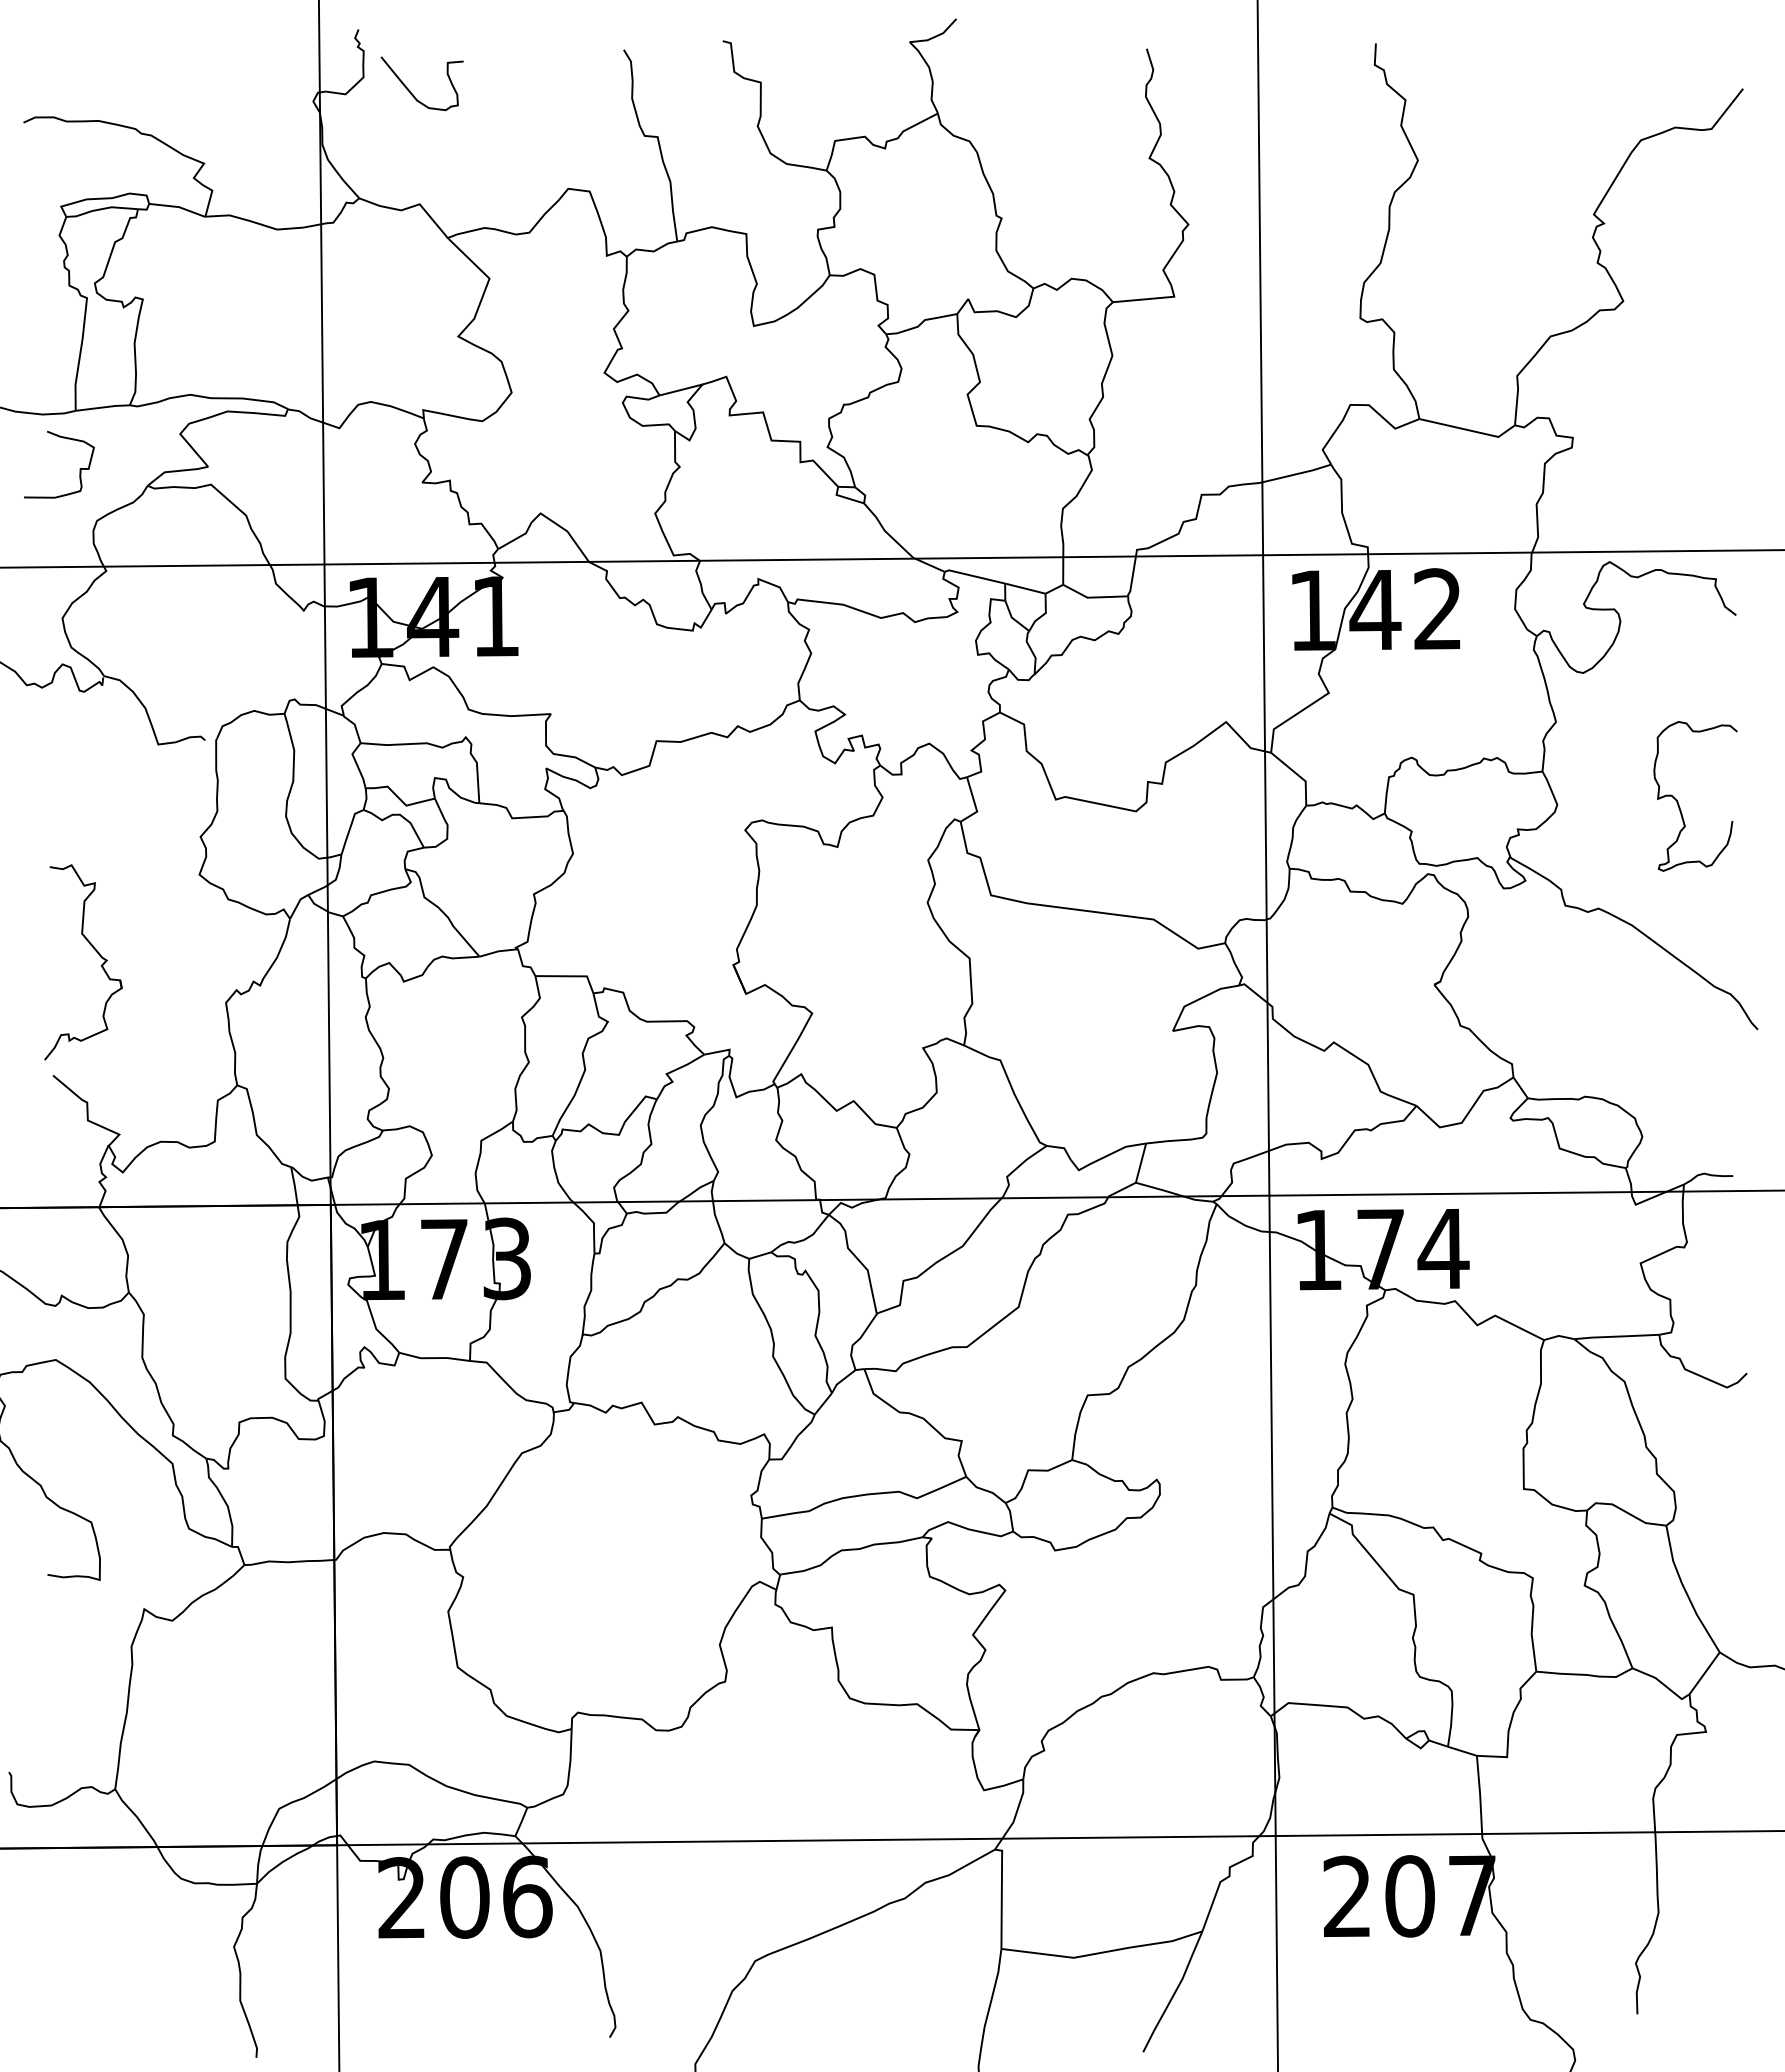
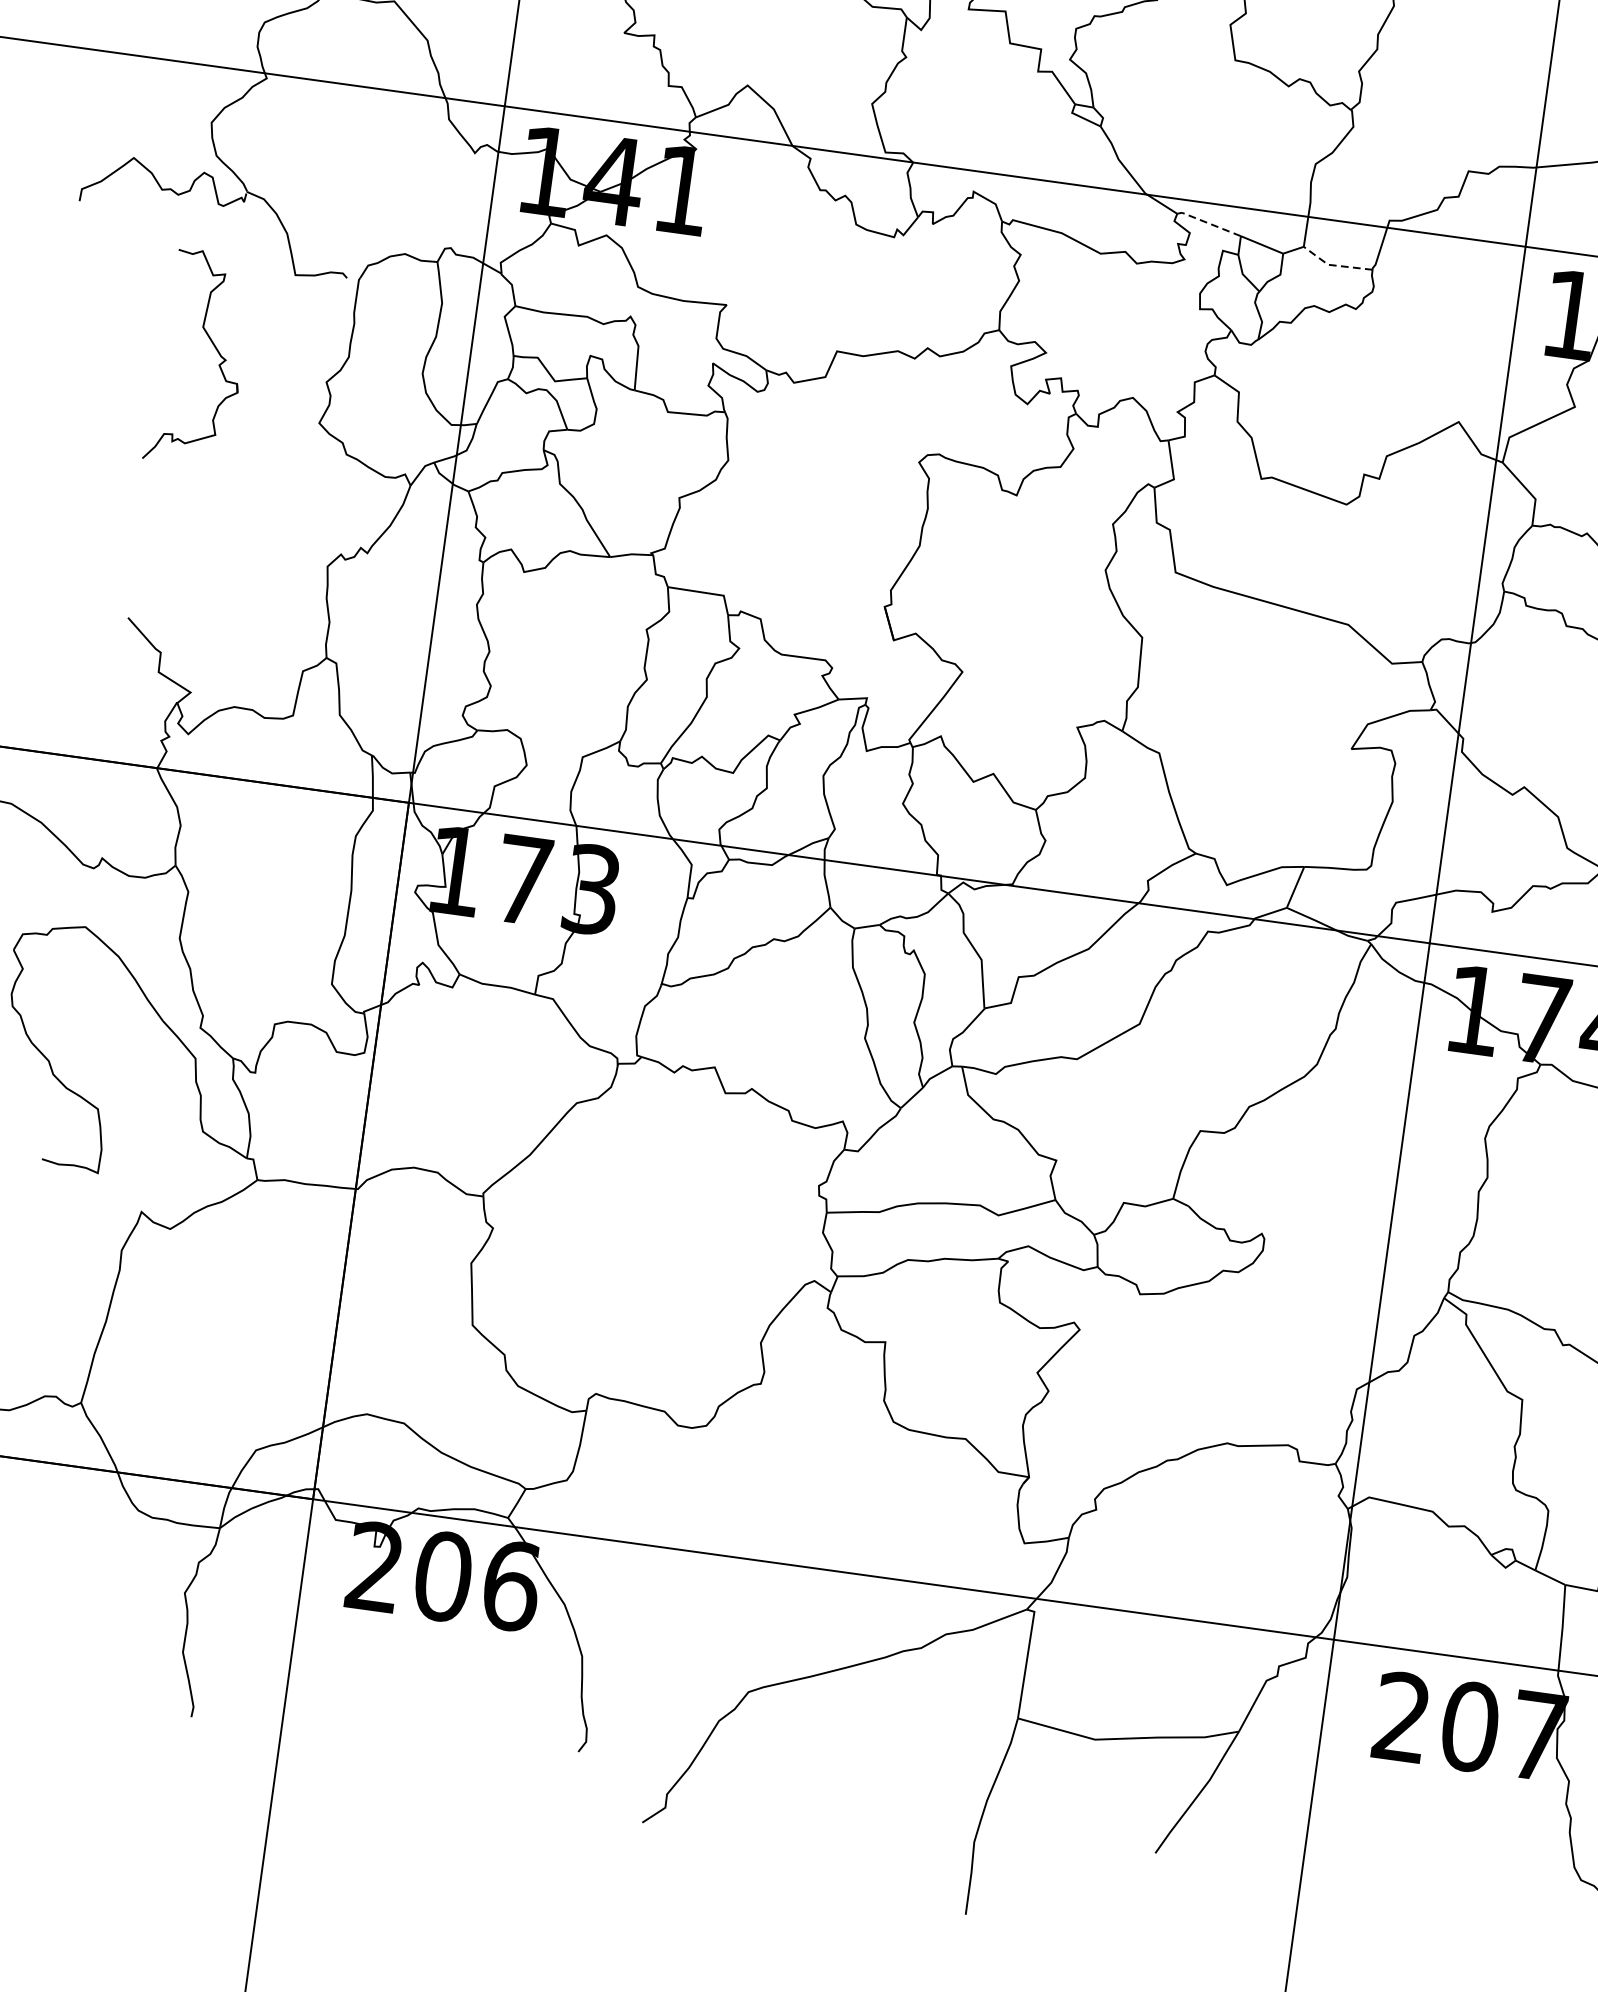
line: (974, 576) -> (1208, 223), solid -> dashed
line: (1093, 597) -> (1334, 265), solid -> dashed
part: (95, 951) -> (214, 348), moved

